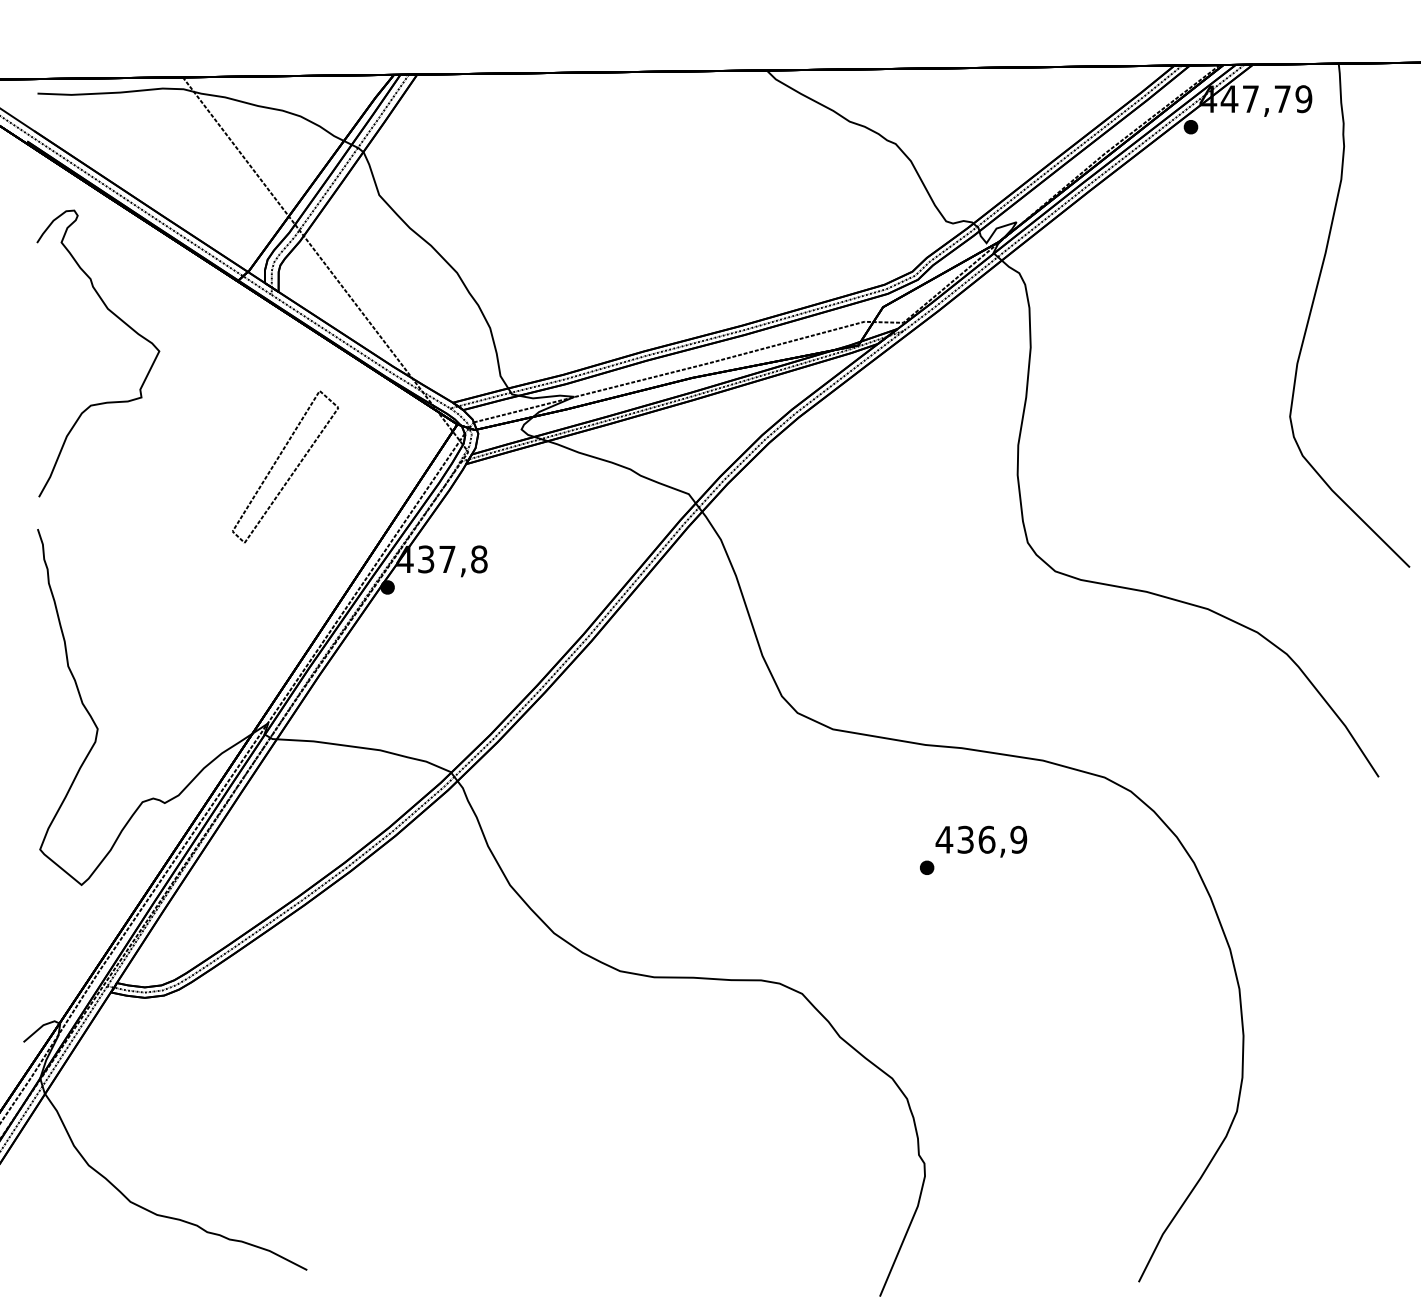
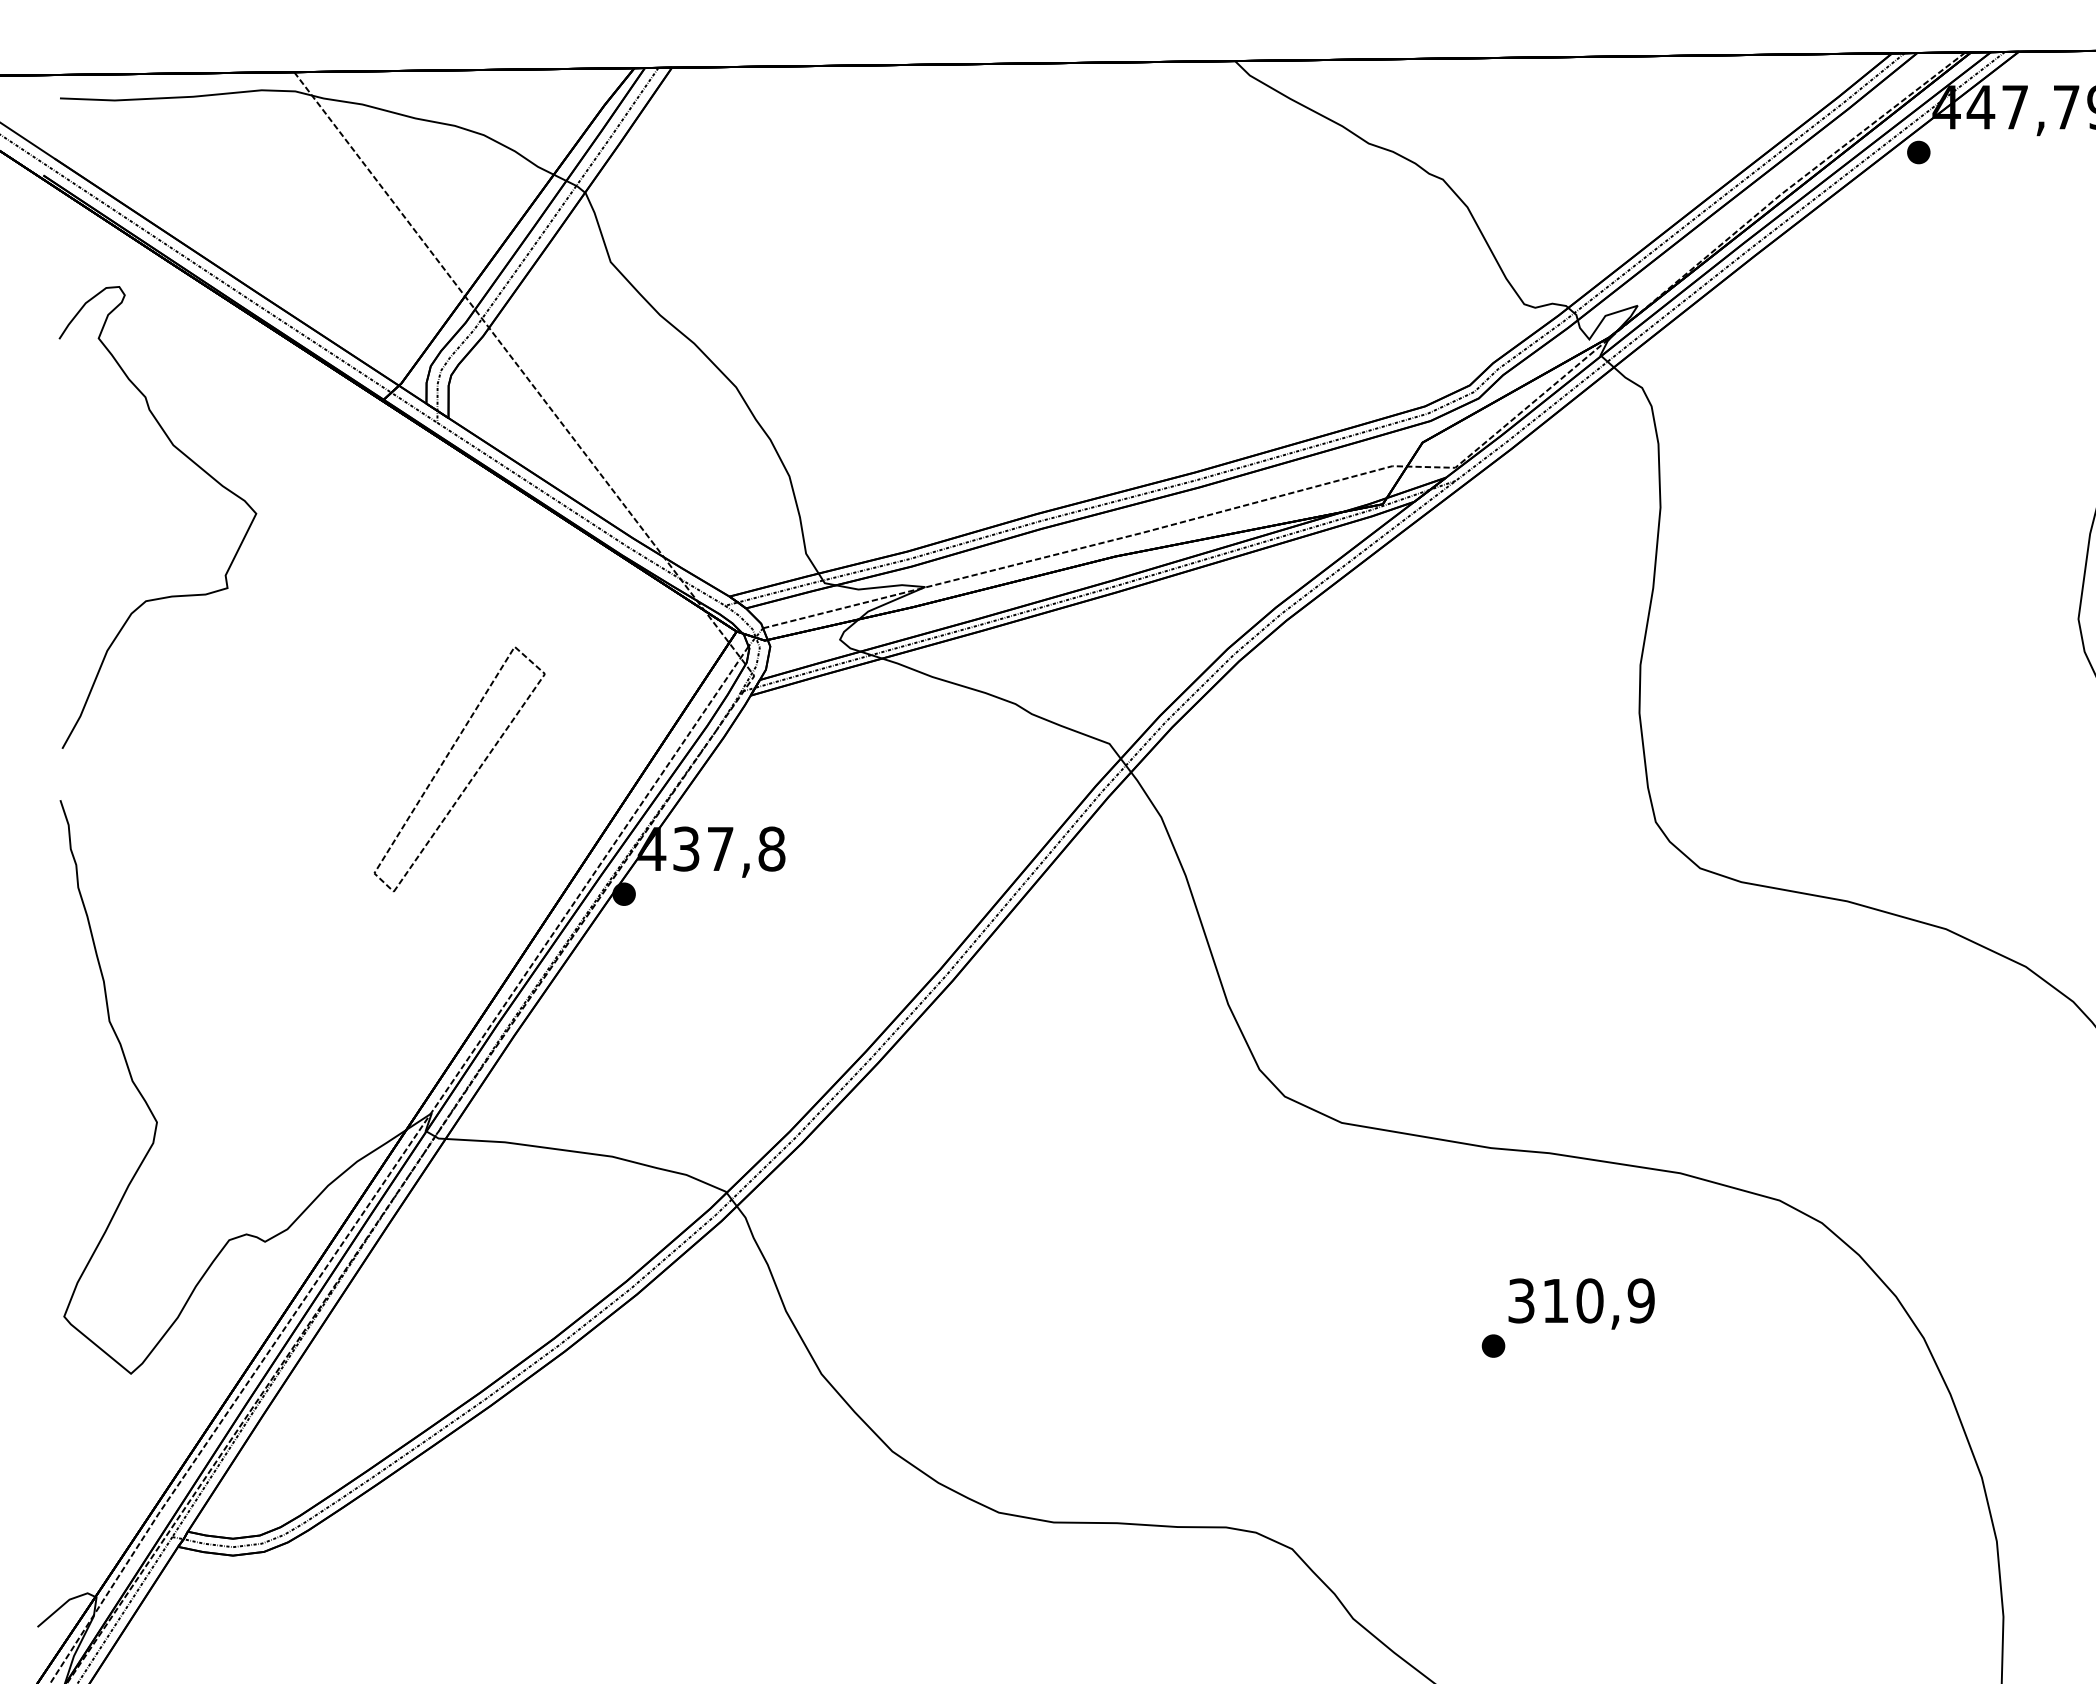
part: (293, 470) -> (472, 775), moved
text: (965, 839) -> (1555, 1300), 436,9 -> 310,9

